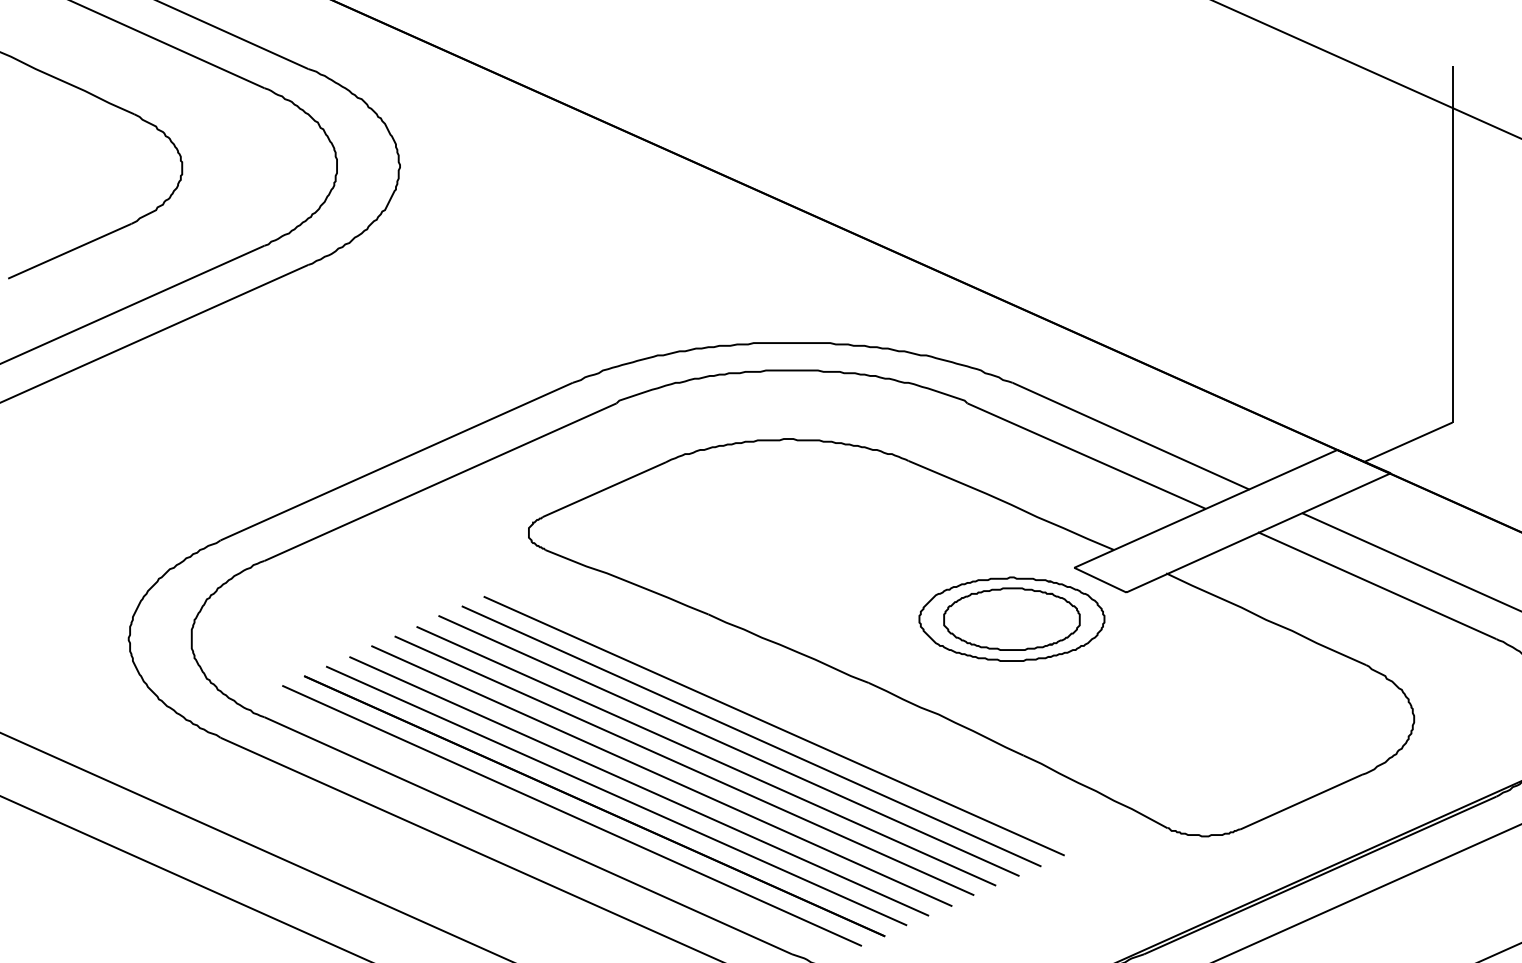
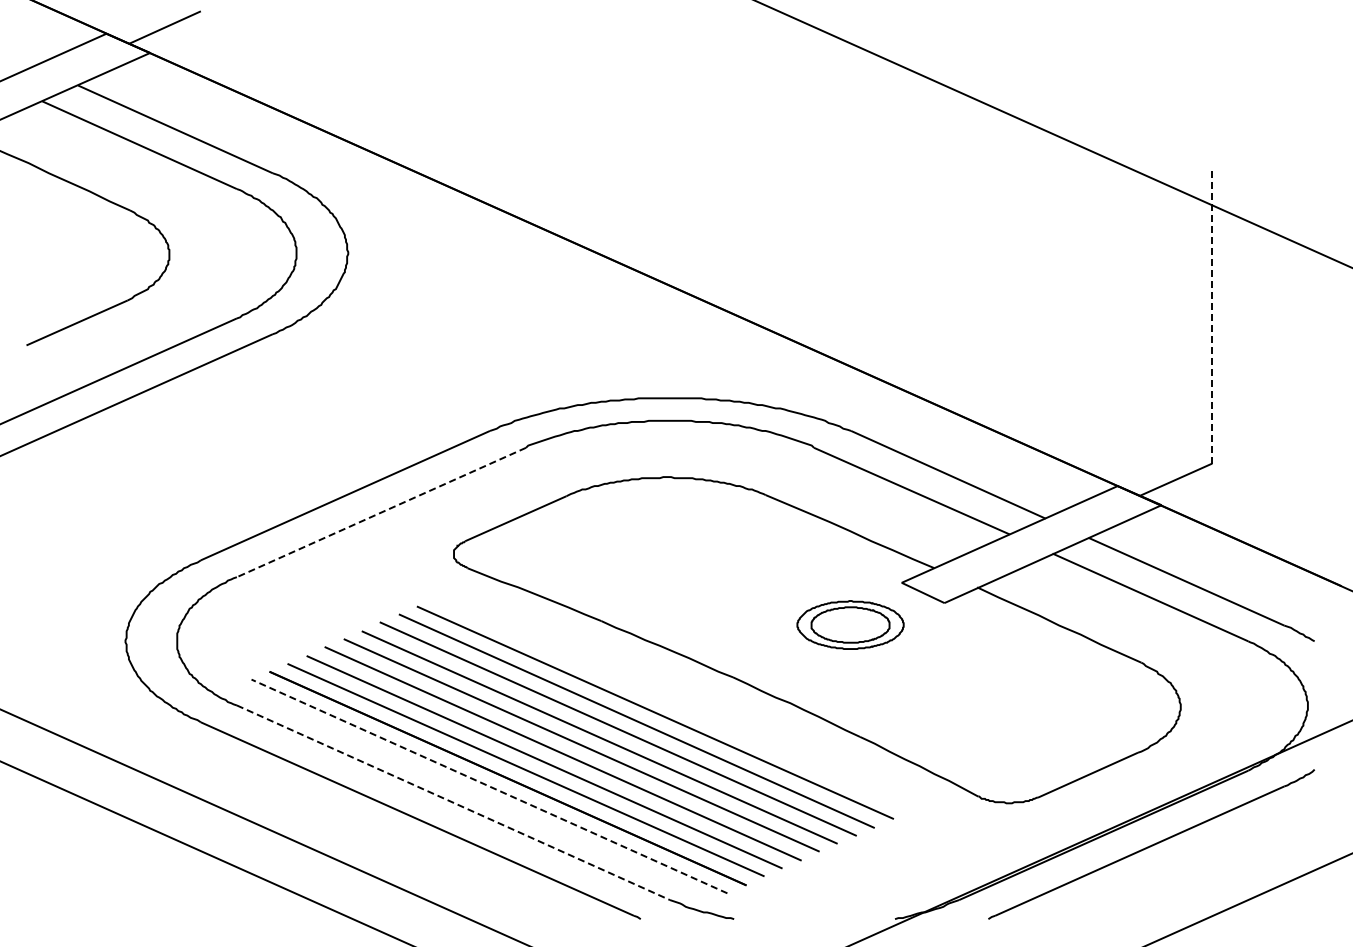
line: (1452, 243) -> (1212, 316), solid -> dashed
line: (440, 482) -> (381, 512), solid -> dashed
part: (1011, 618) -> (850, 624), size x0.7
line: (572, 815) -> (489, 786), solid -> dashed
line: (528, 835) -> (453, 802), solid -> dashed

